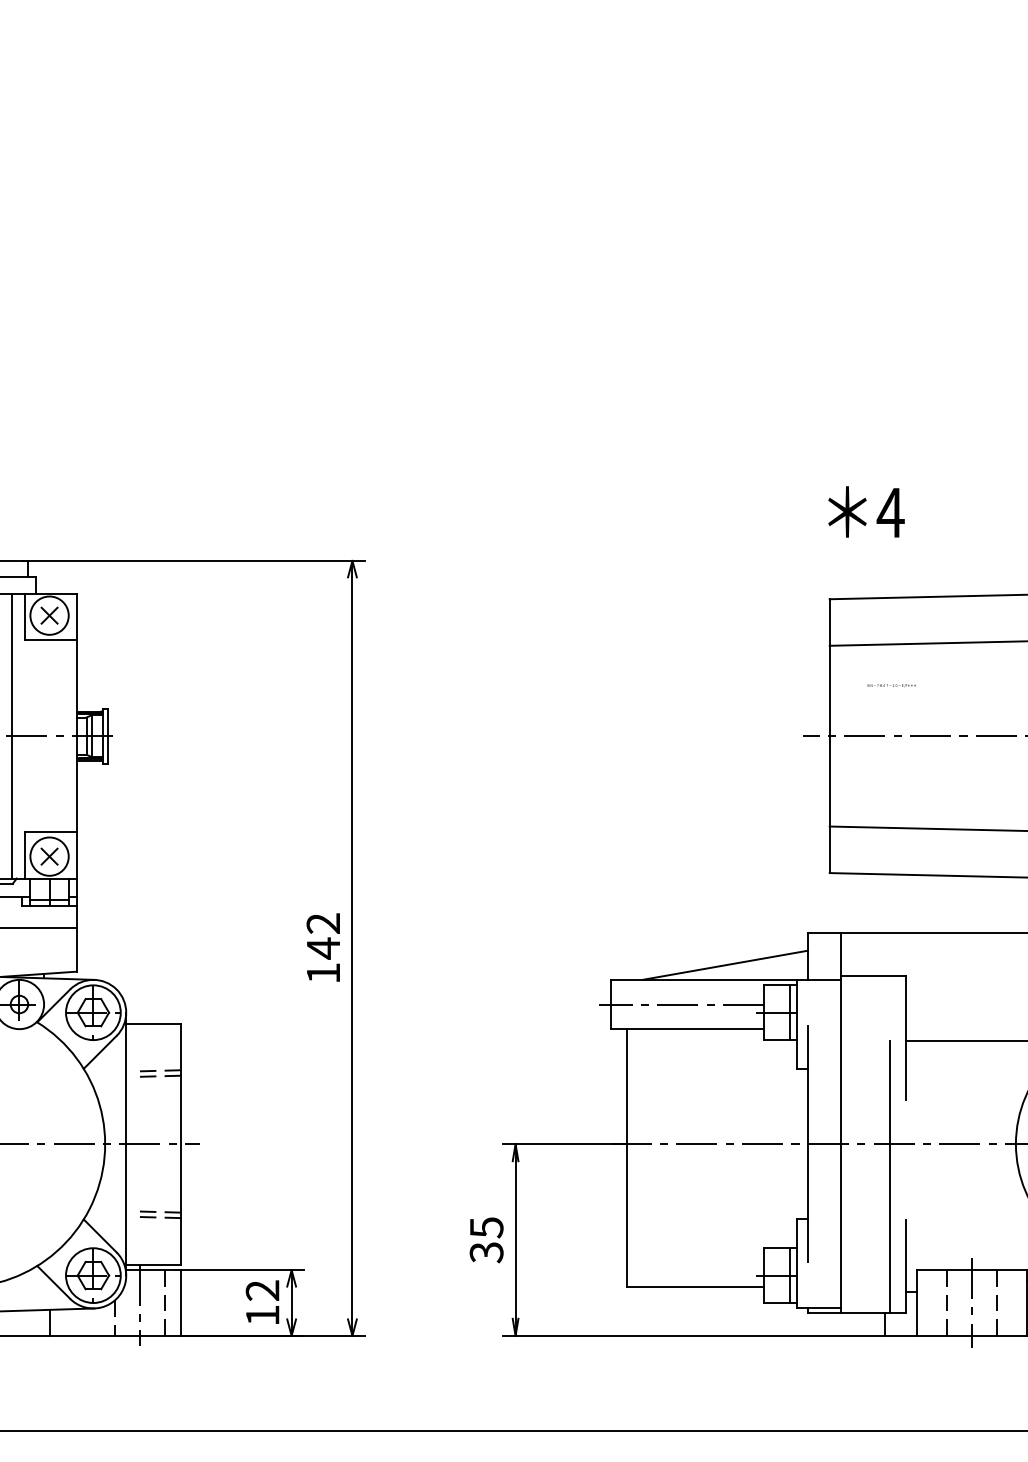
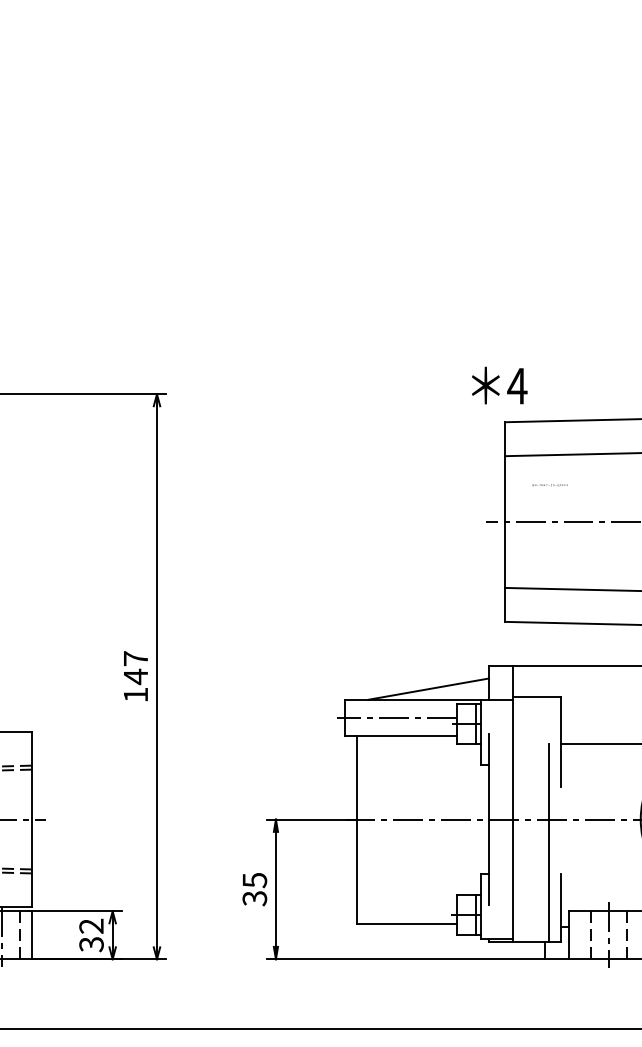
text: (866, 511) -> (499, 385), moved
text: (322, 923) -> (135, 658), 142 -> 147
text: (262, 1315) -> (91, 944), 12 -> 32

